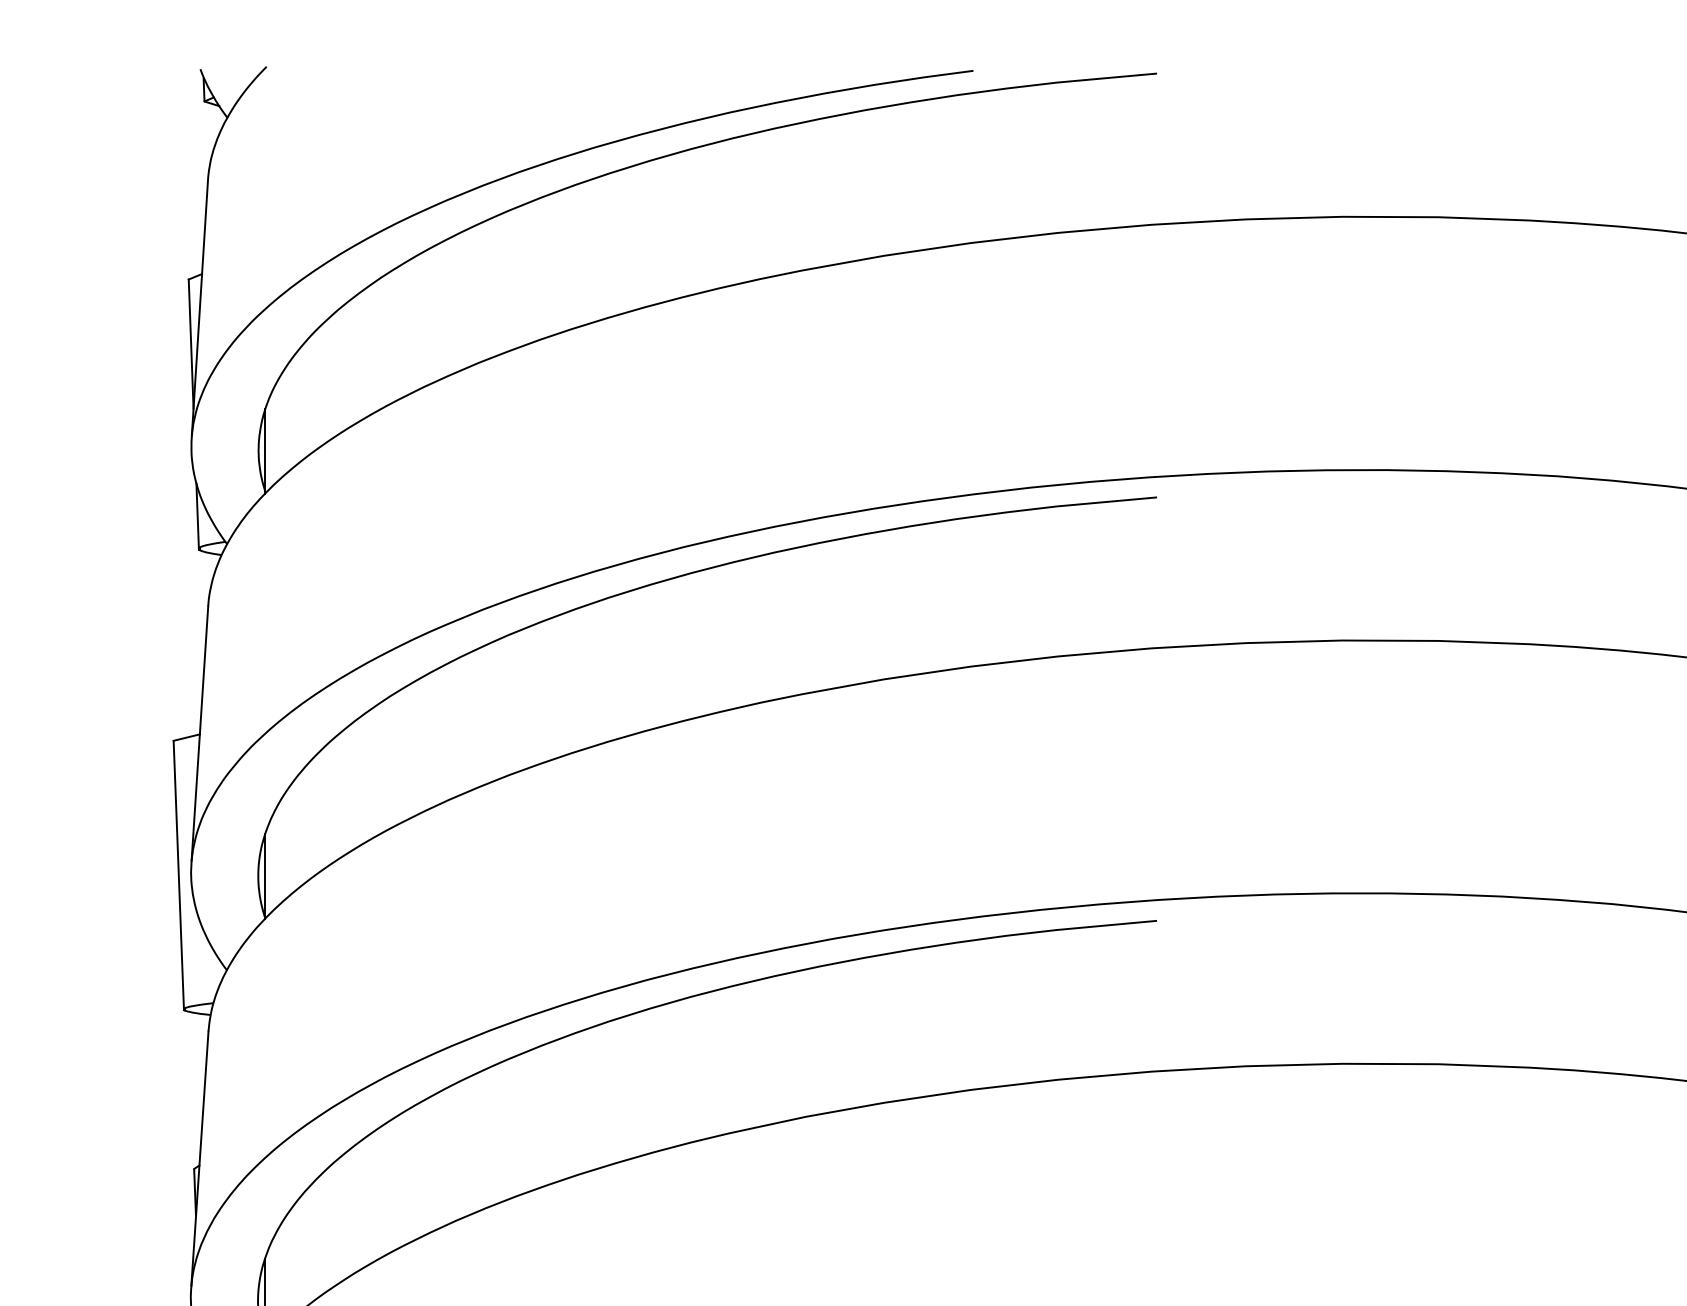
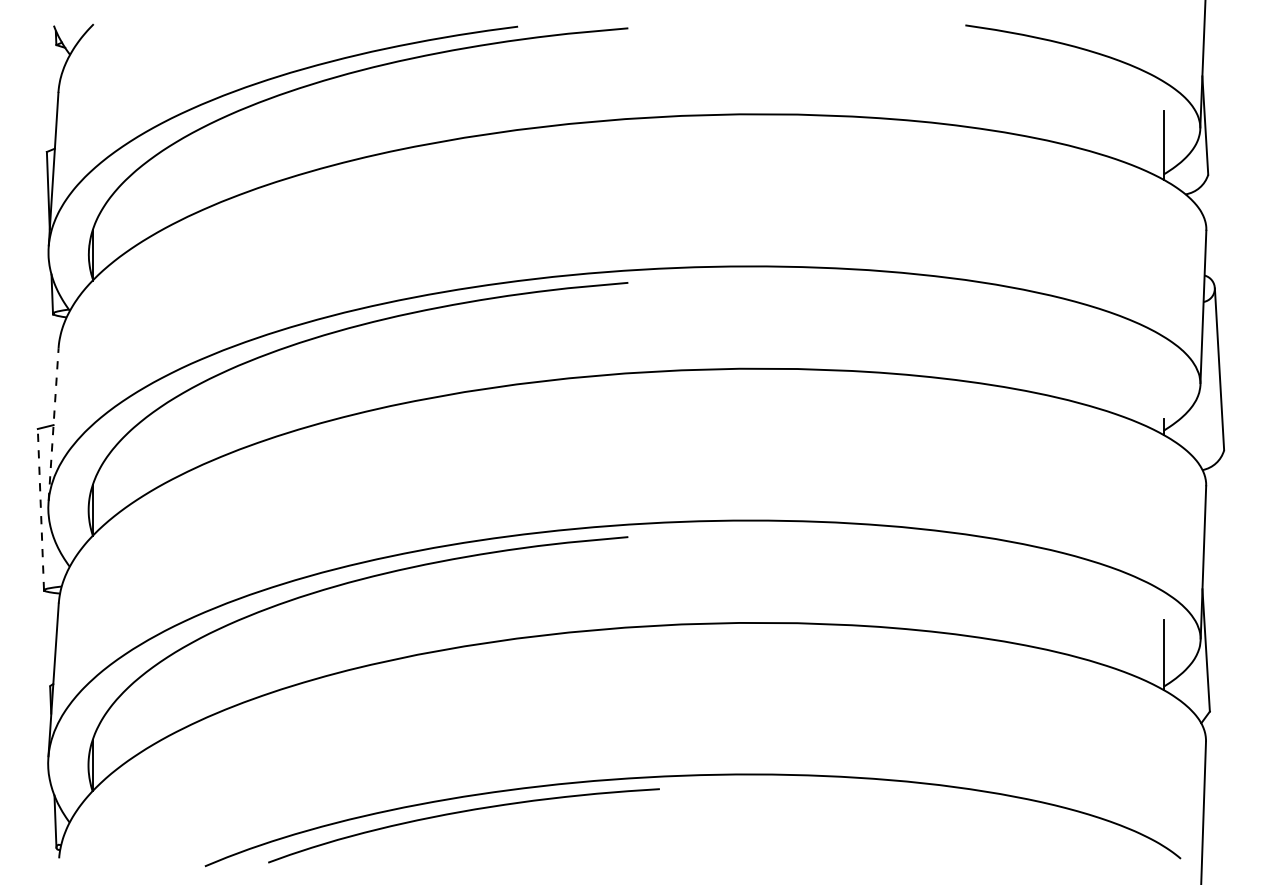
line: (199, 733) -> (53, 424), solid -> dashed
line: (178, 874) -> (40, 509), solid -> dashed

